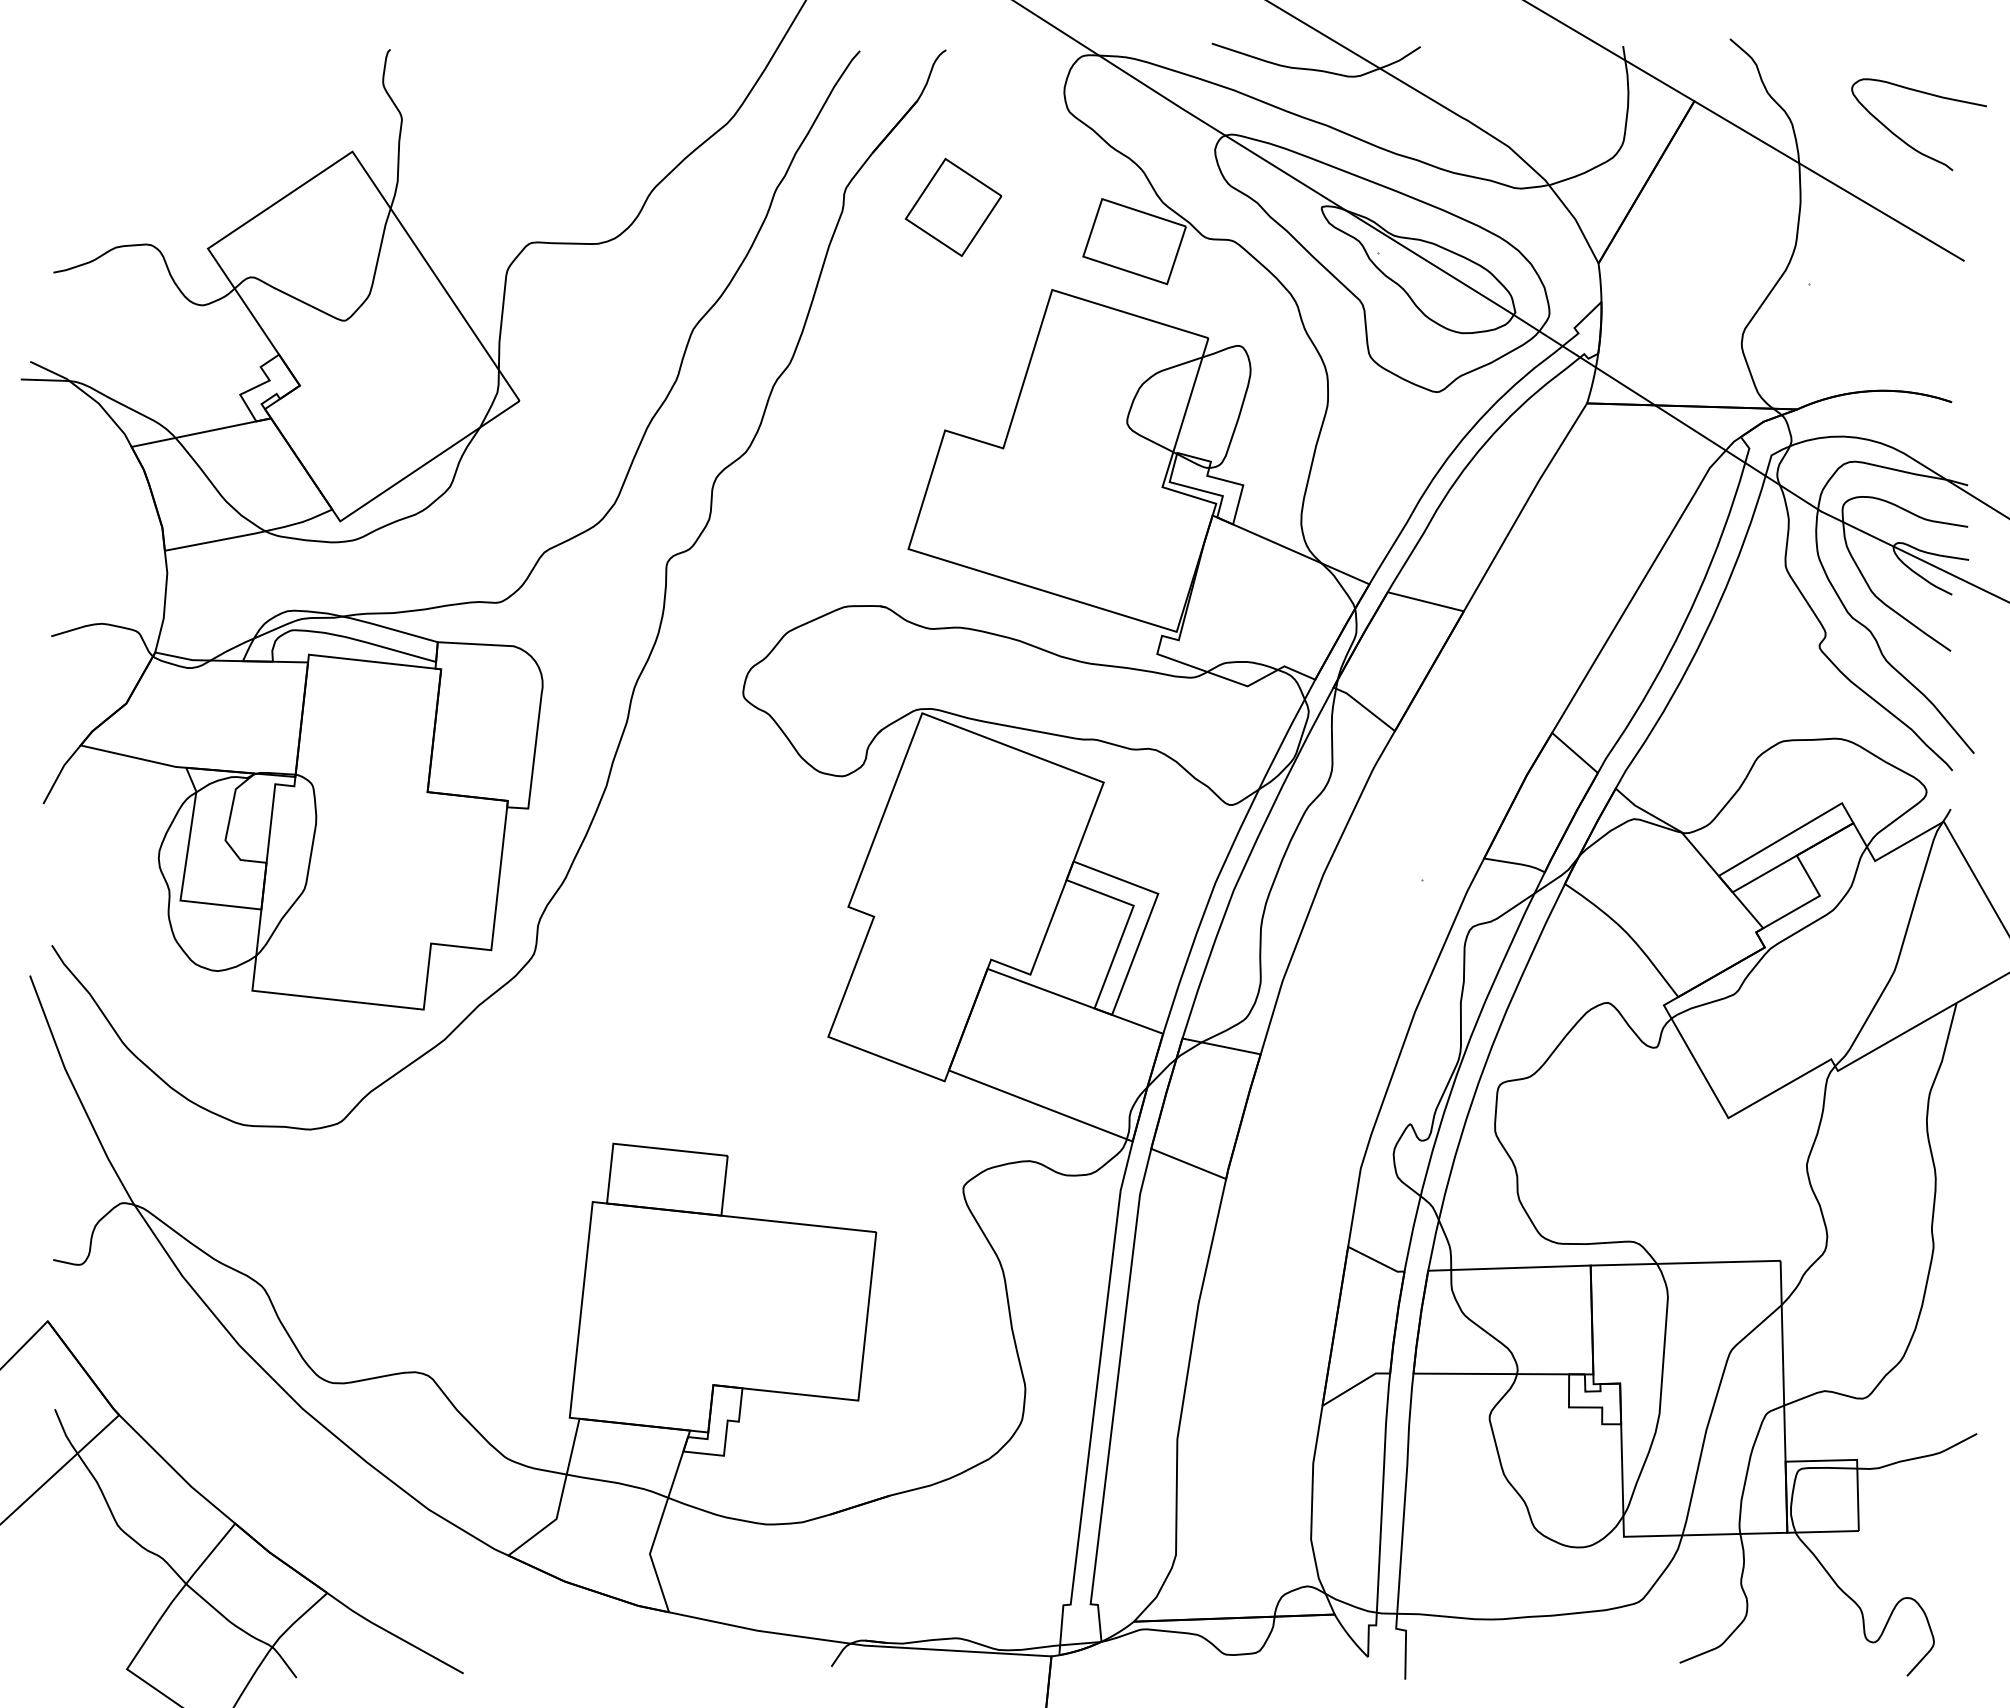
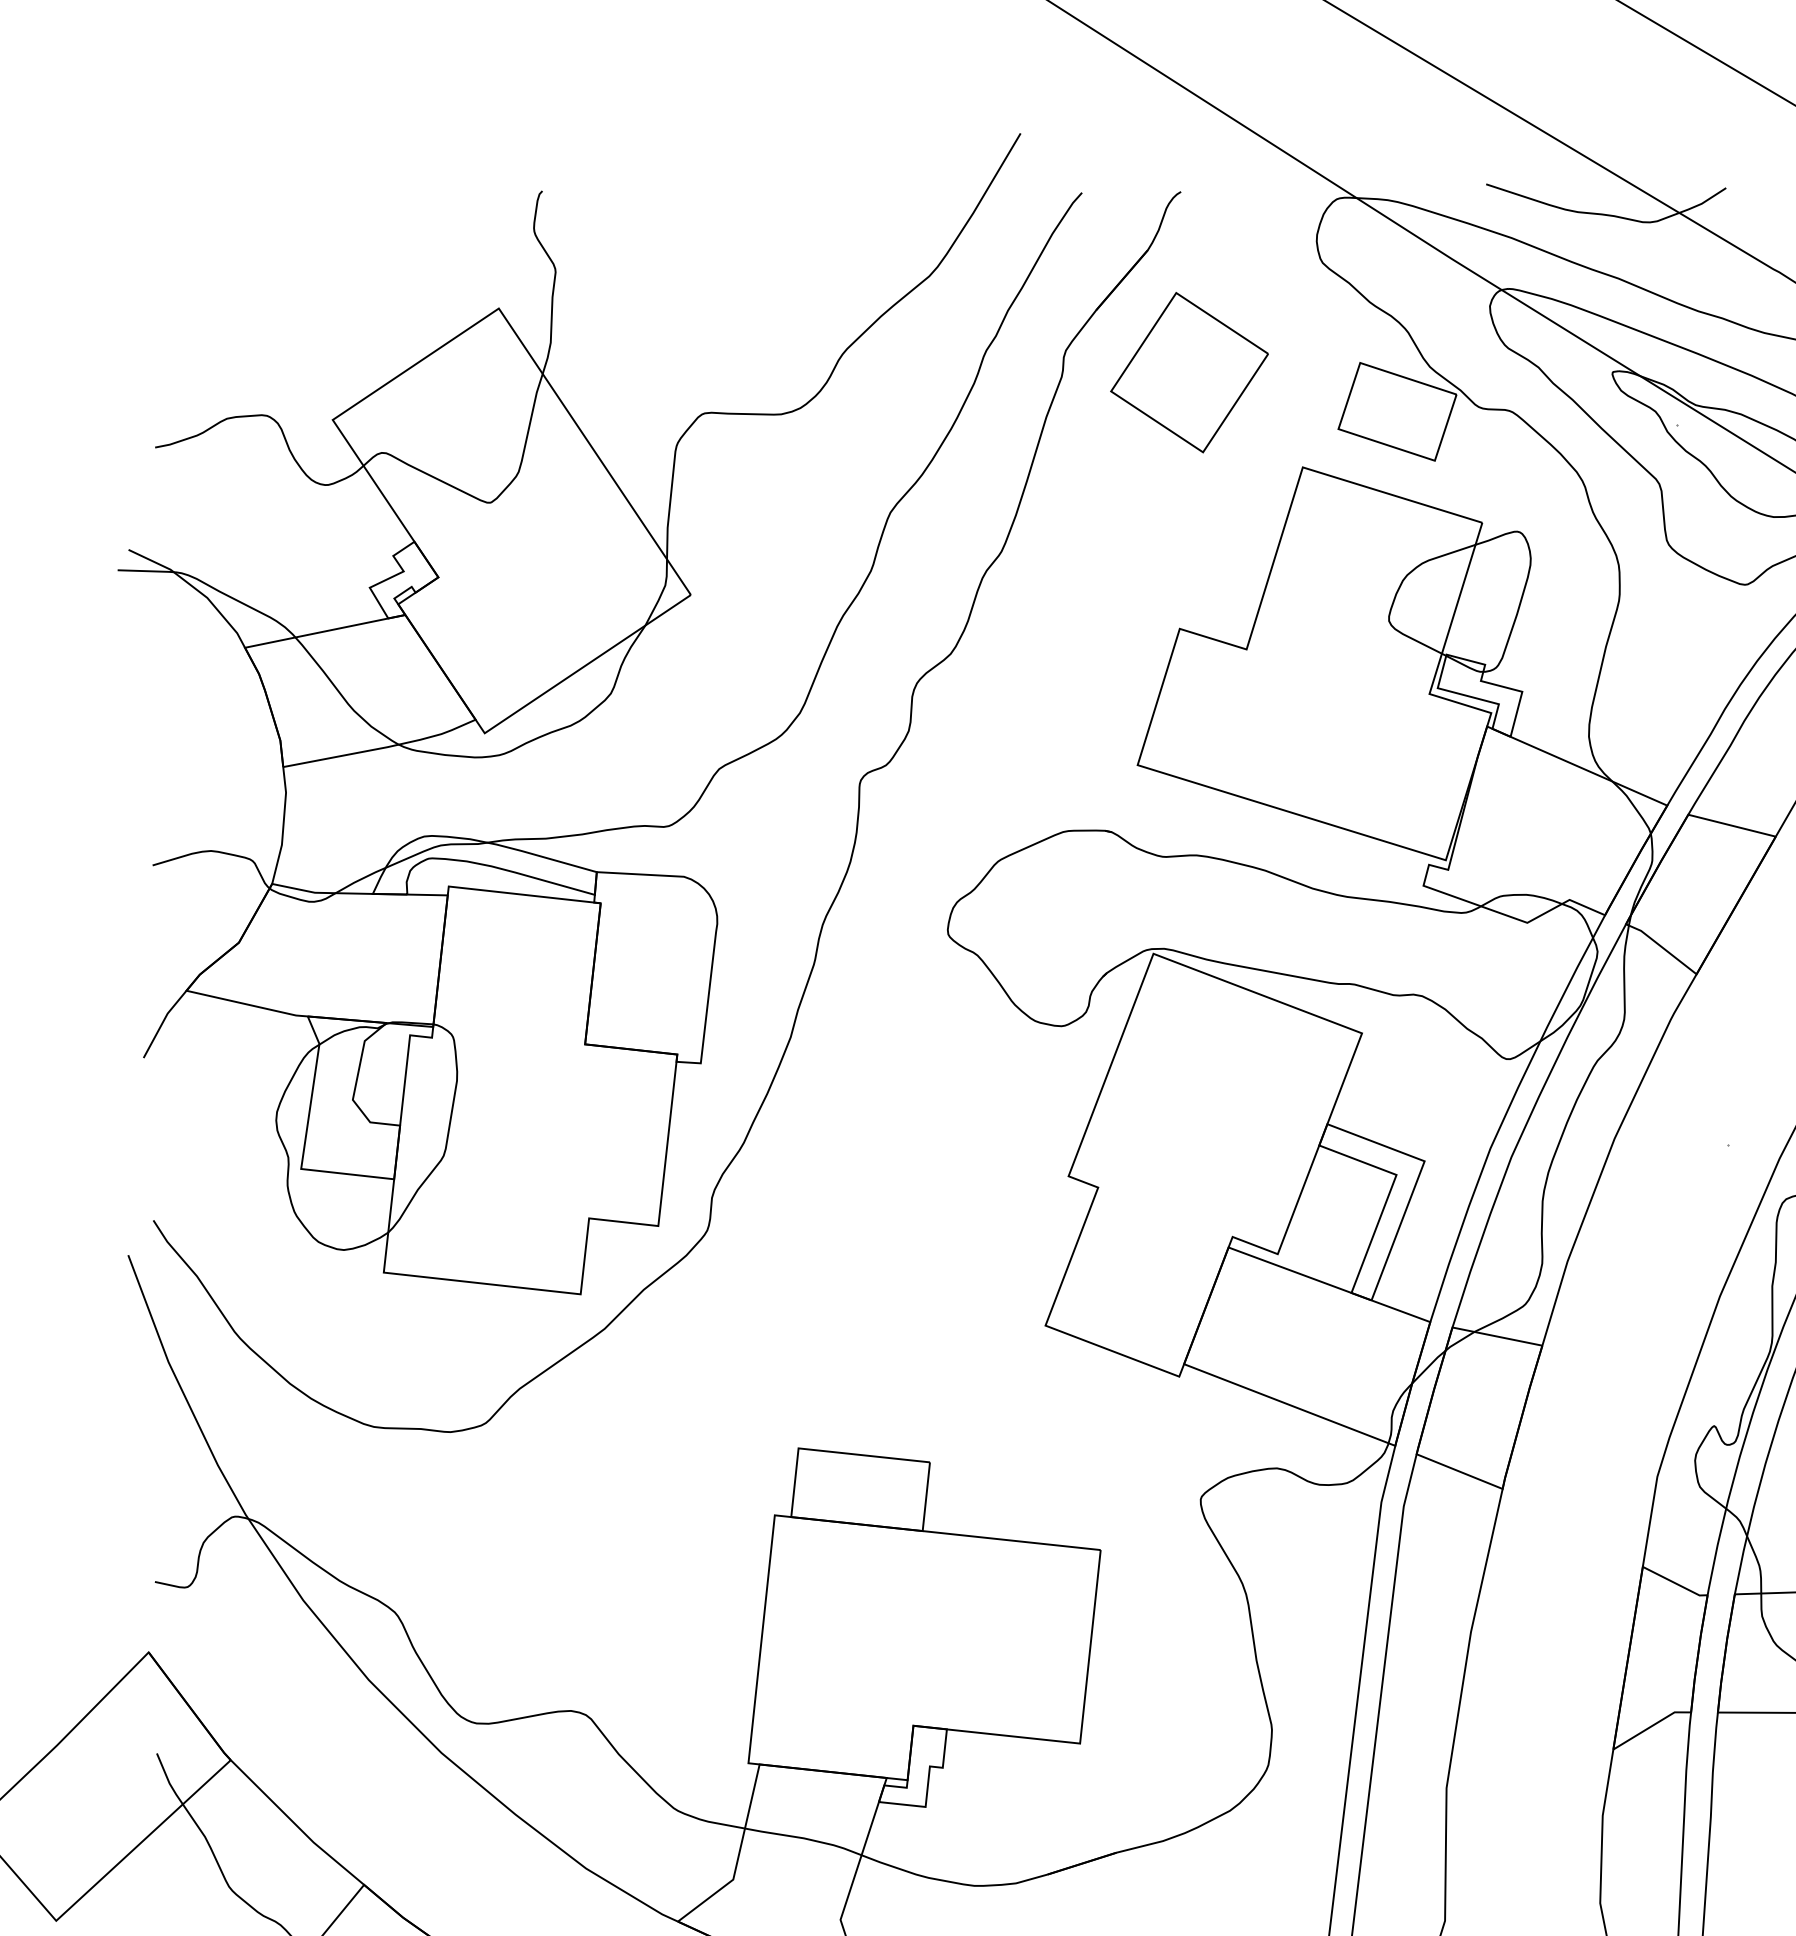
part: (953, 207) -> (1189, 372), size x1.43

